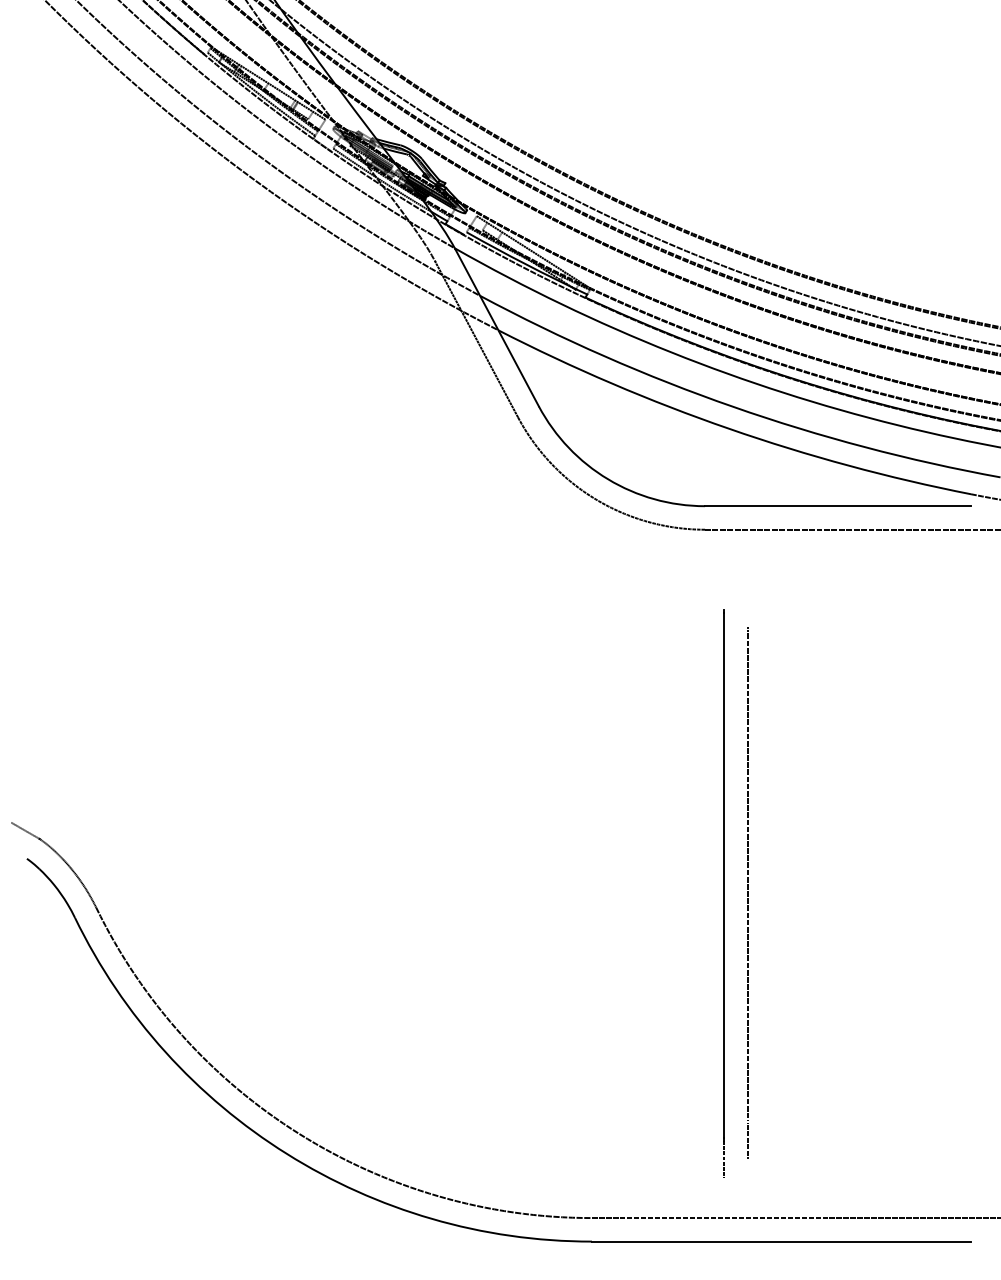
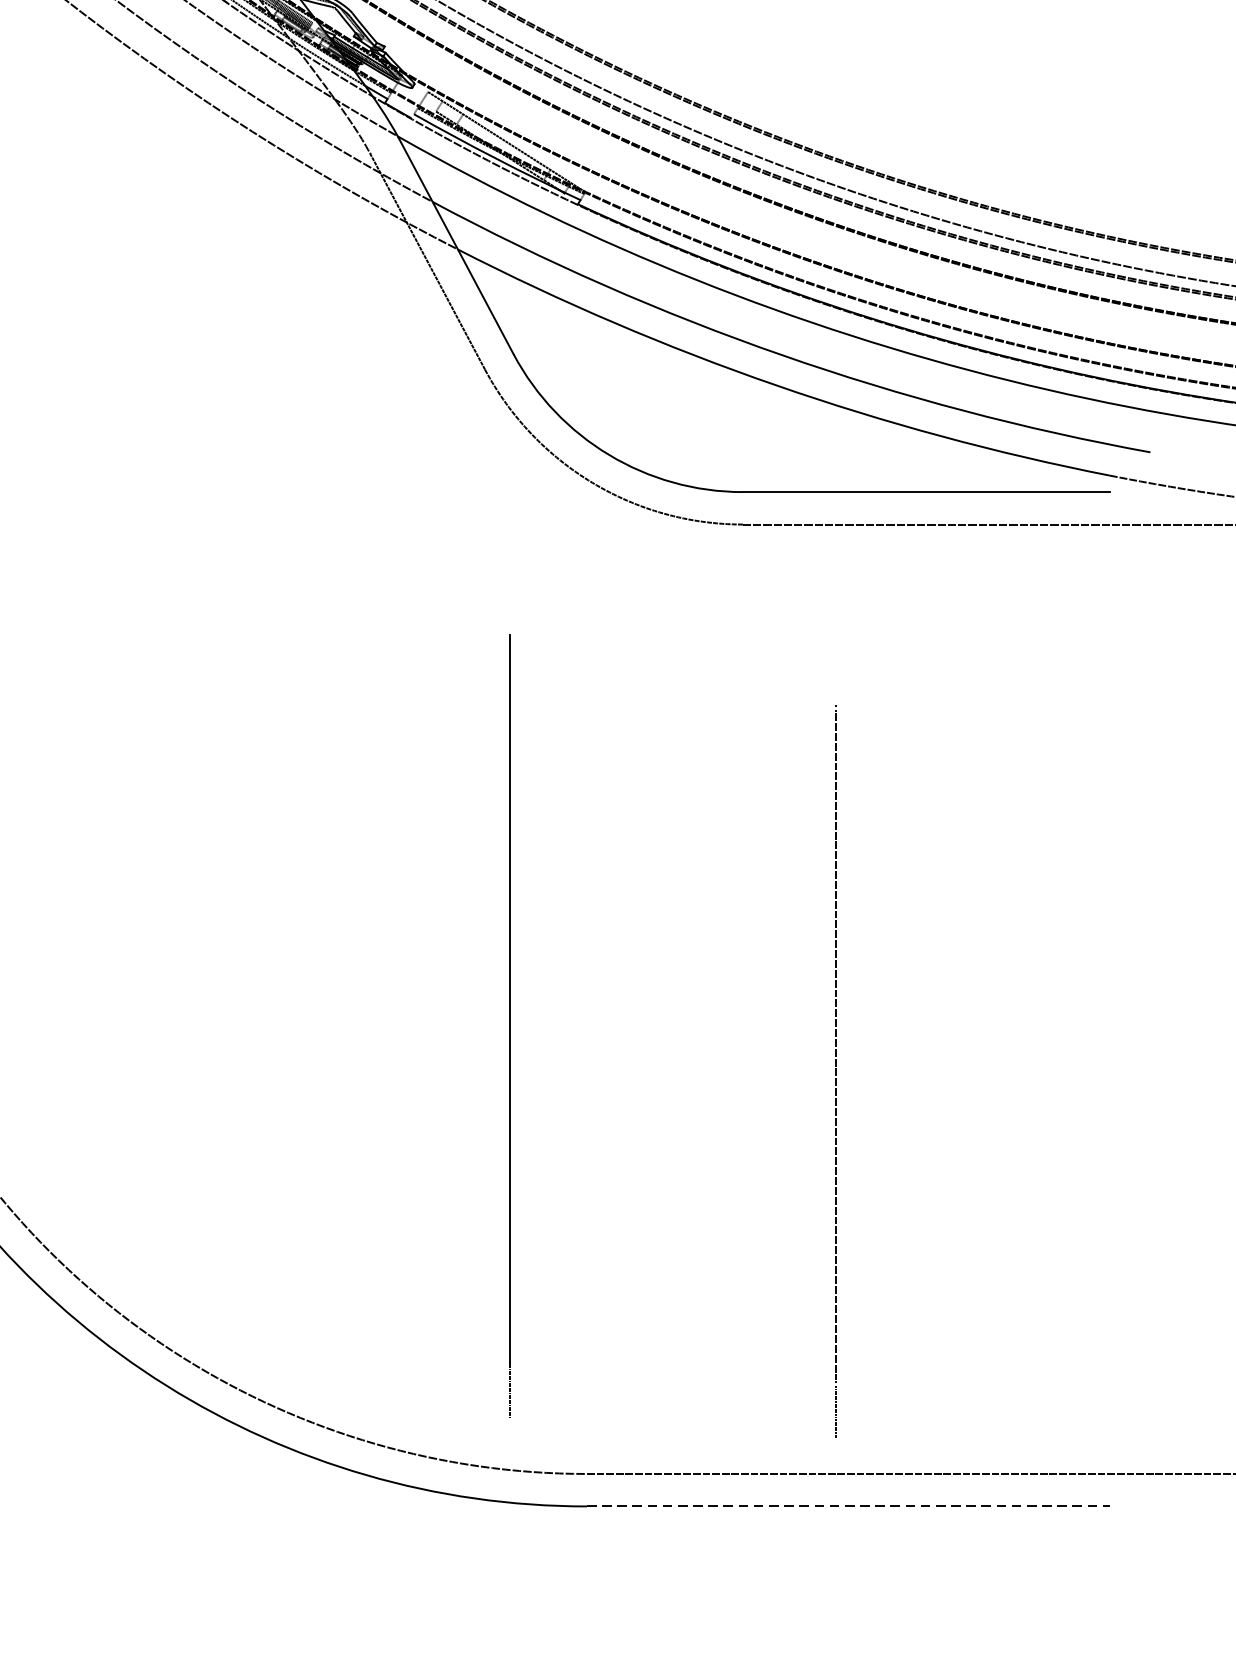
line: (747, 892) -> (835, 1070), moved
line: (723, 893) -> (509, 1026), moved
line: (781, 1241) -> (848, 1506), solid -> dashed

